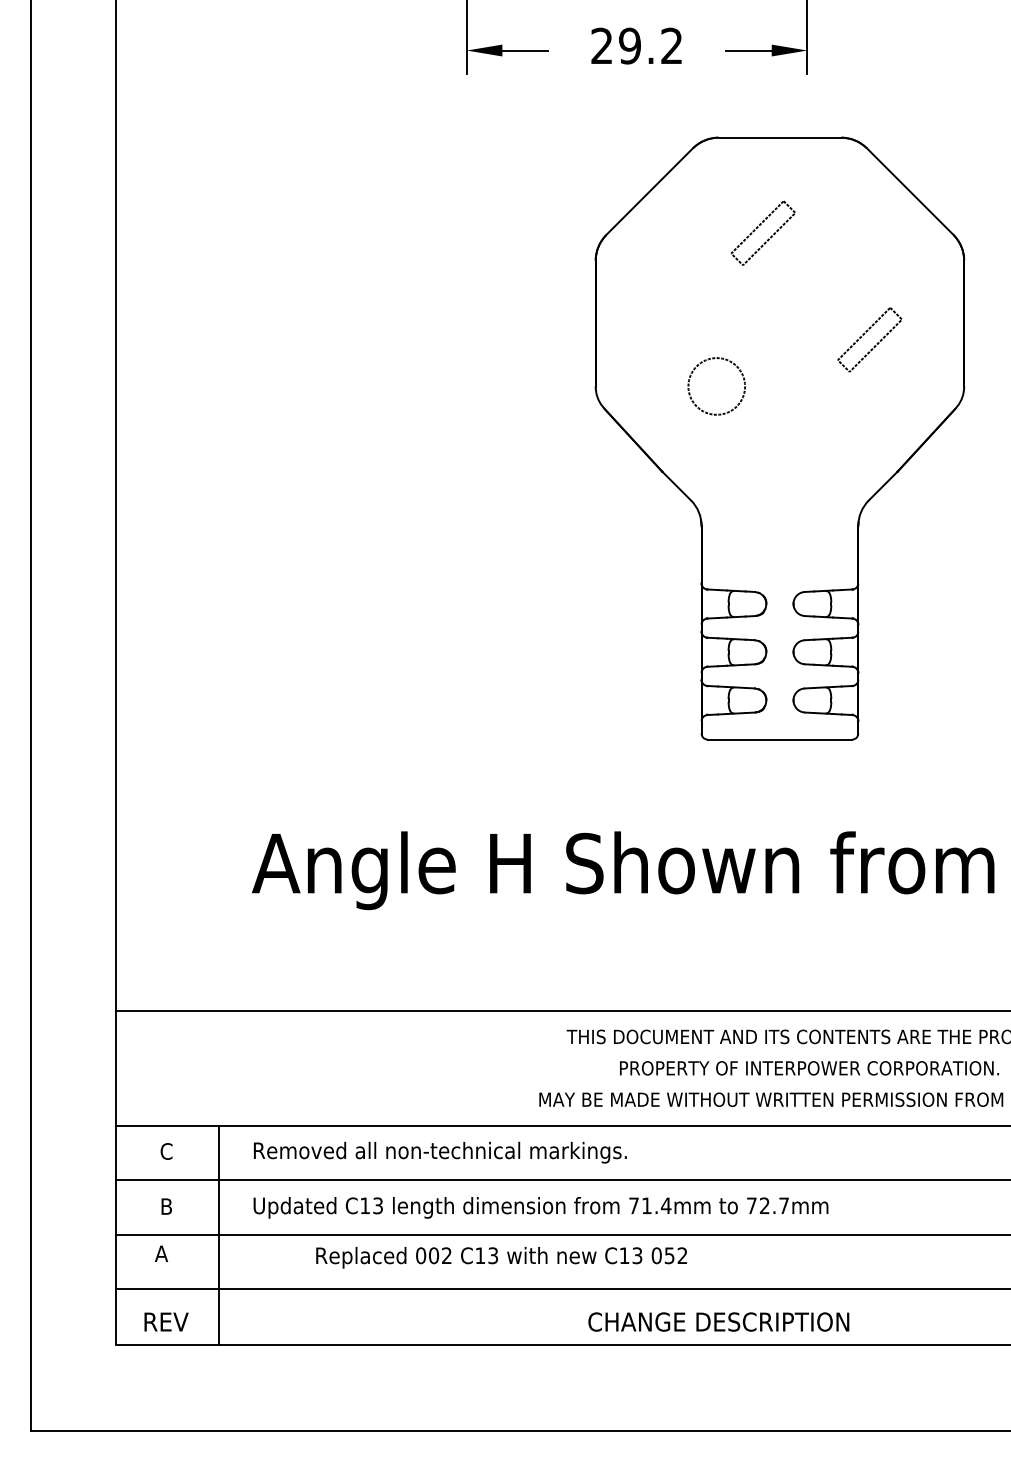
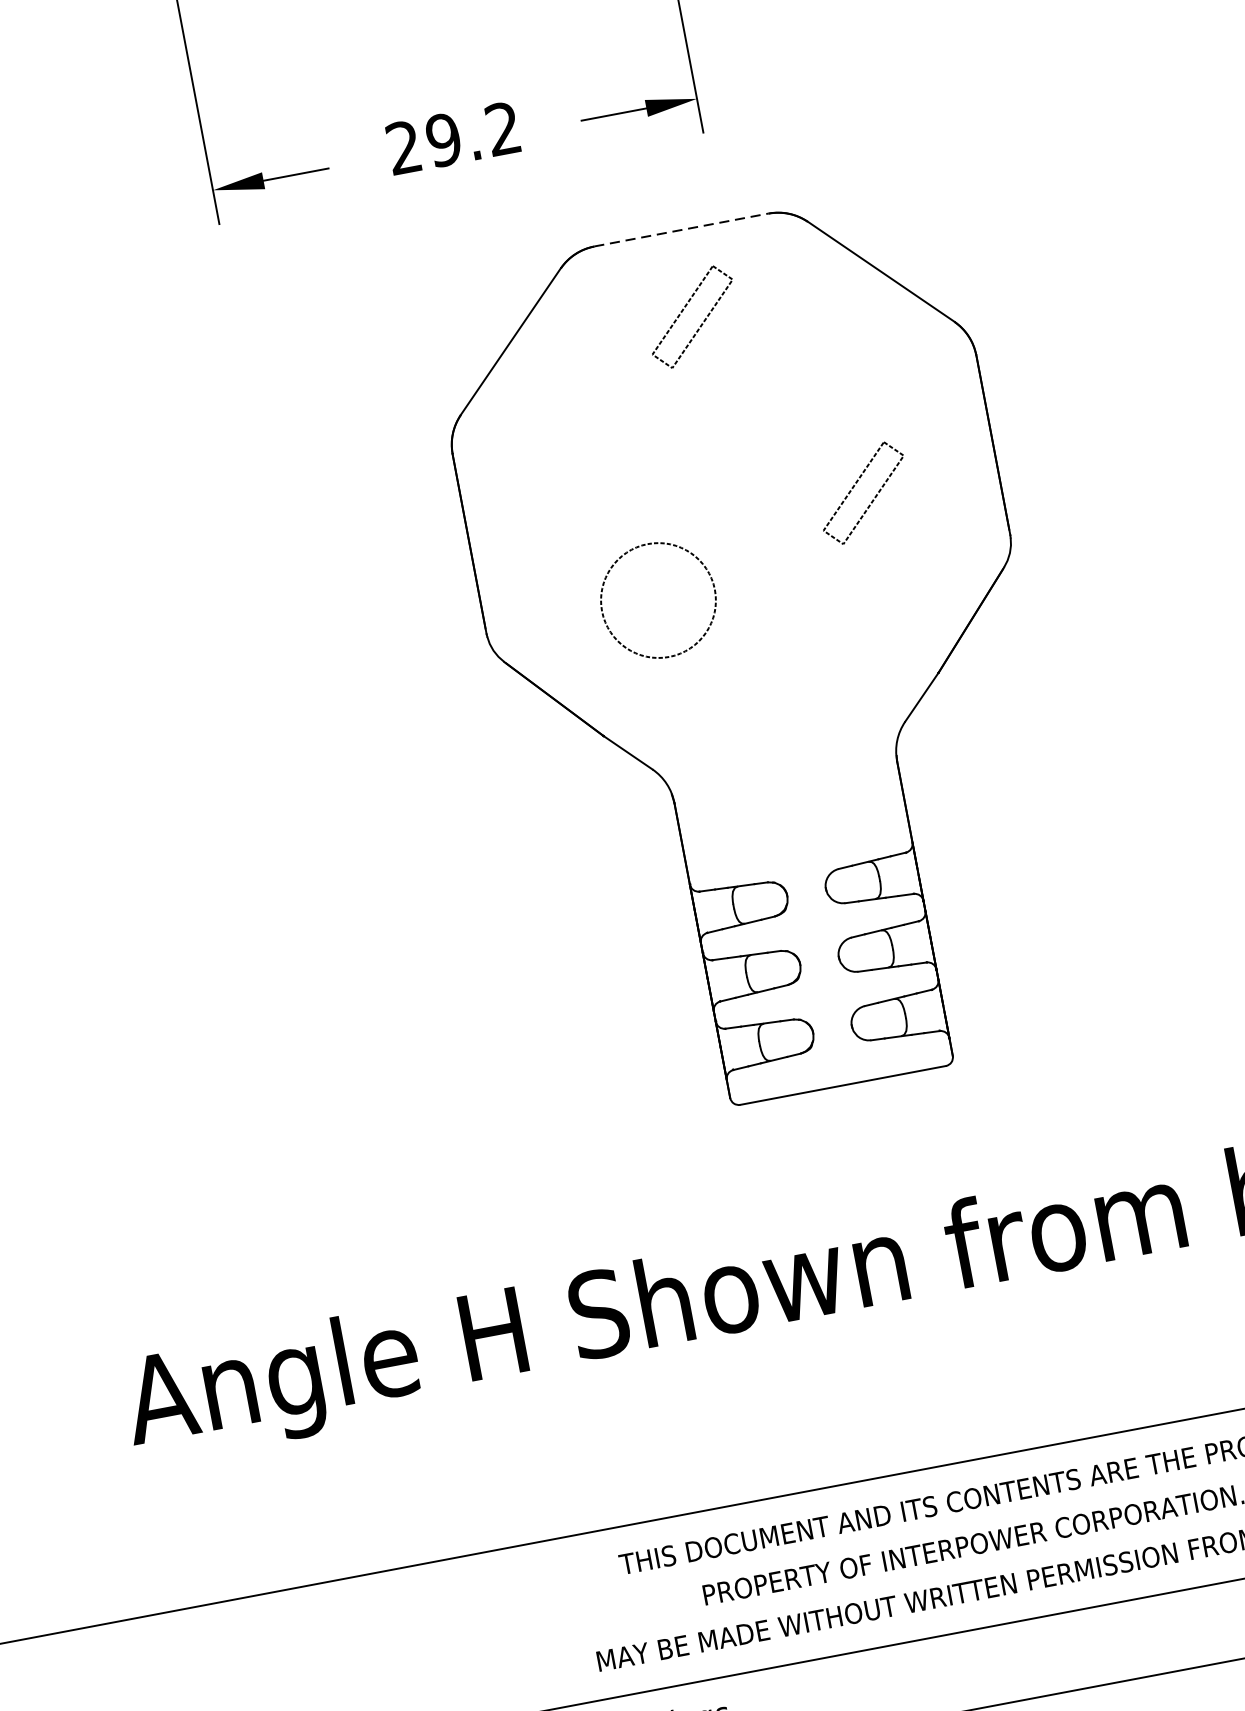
line: (780, 137) -> (682, 229), solid -> dashed
part: (758, 227) -> (684, 310), moved
circle: (716, 386) -> (658, 600), size x1.4

